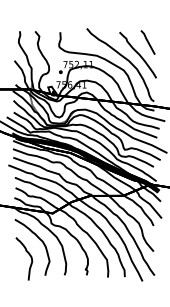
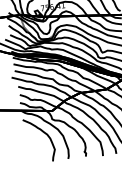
part: (24, 258) -> (34, 149), removed

